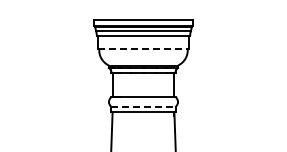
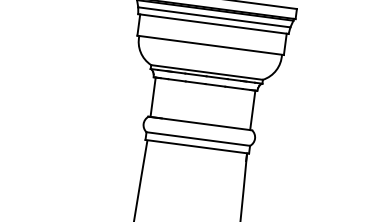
line: (144, 48) -> (212, 45), dashed -> solid
line: (143, 106) -> (198, 138), dashed -> solid

